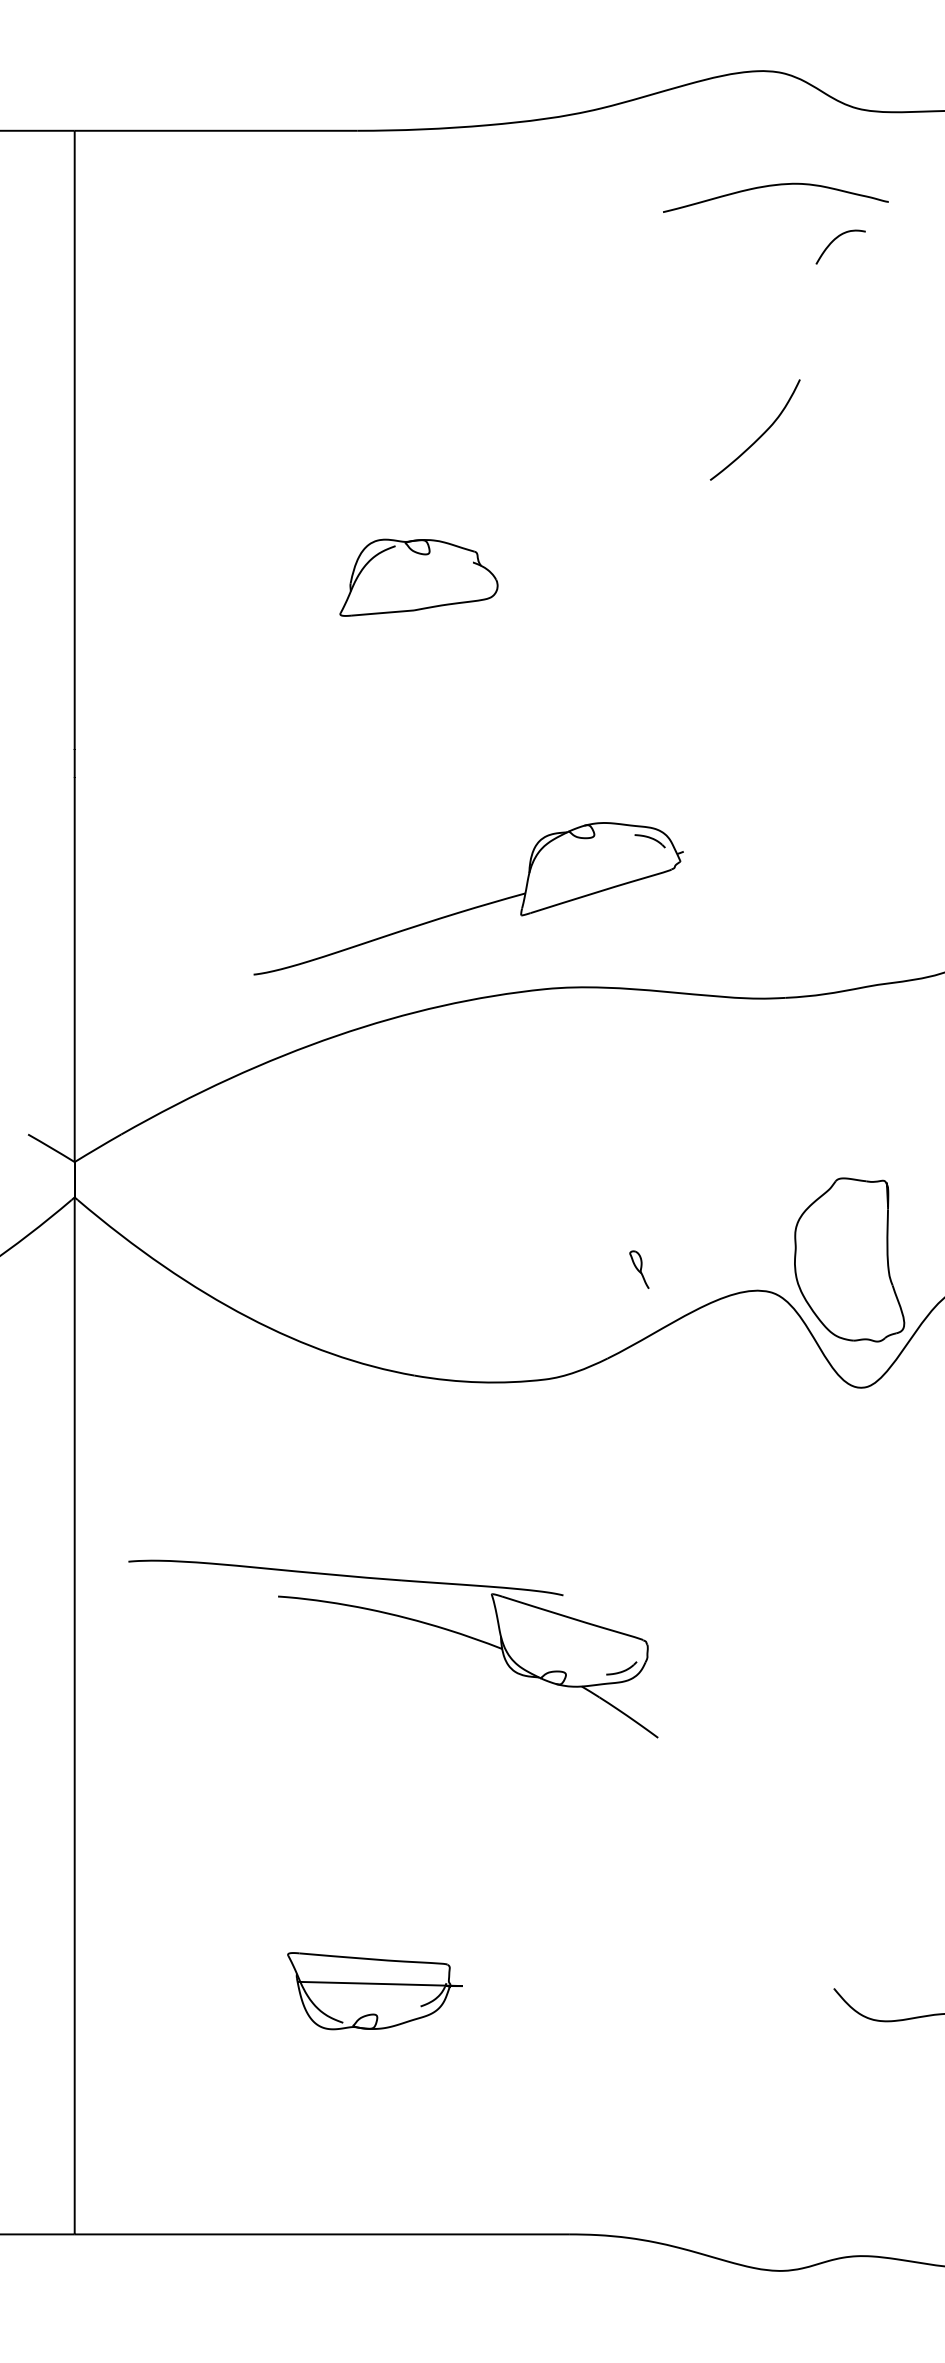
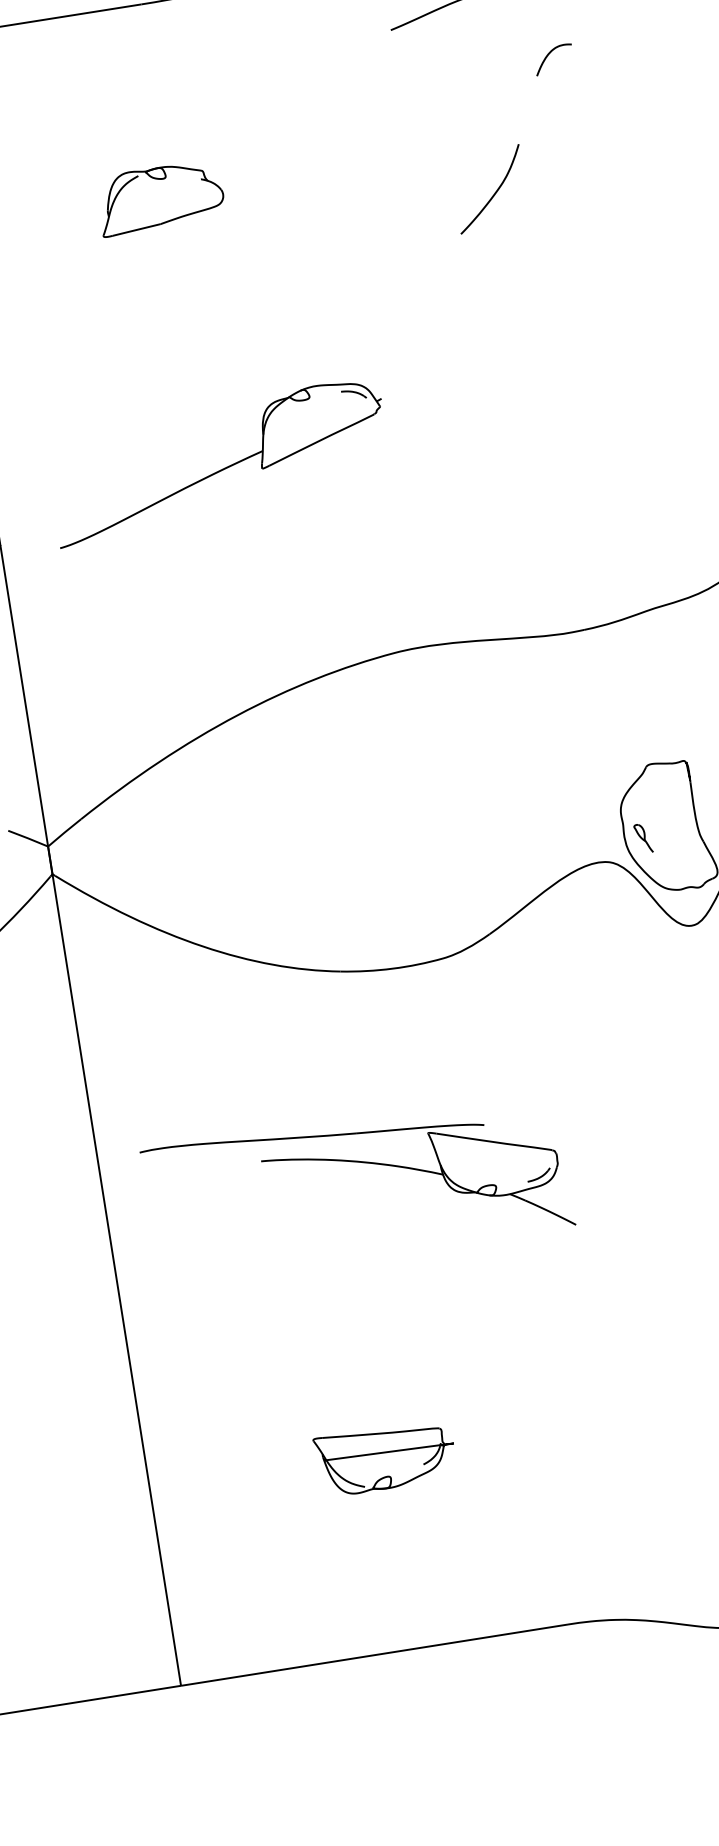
part: (836, 239) -> (549, 54), moved
part: (418, 577) -> (160, 197), moved
part: (471, 907) -> (222, 468), moved
part: (639, 1269) -> (643, 838), moved

